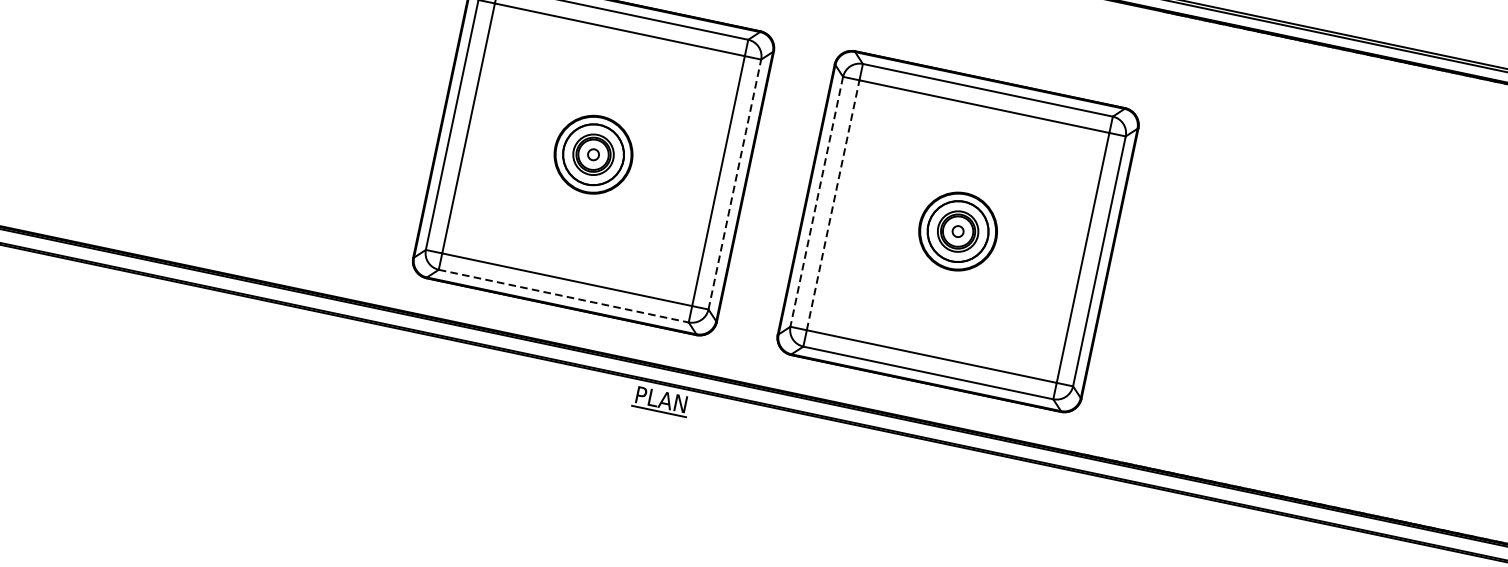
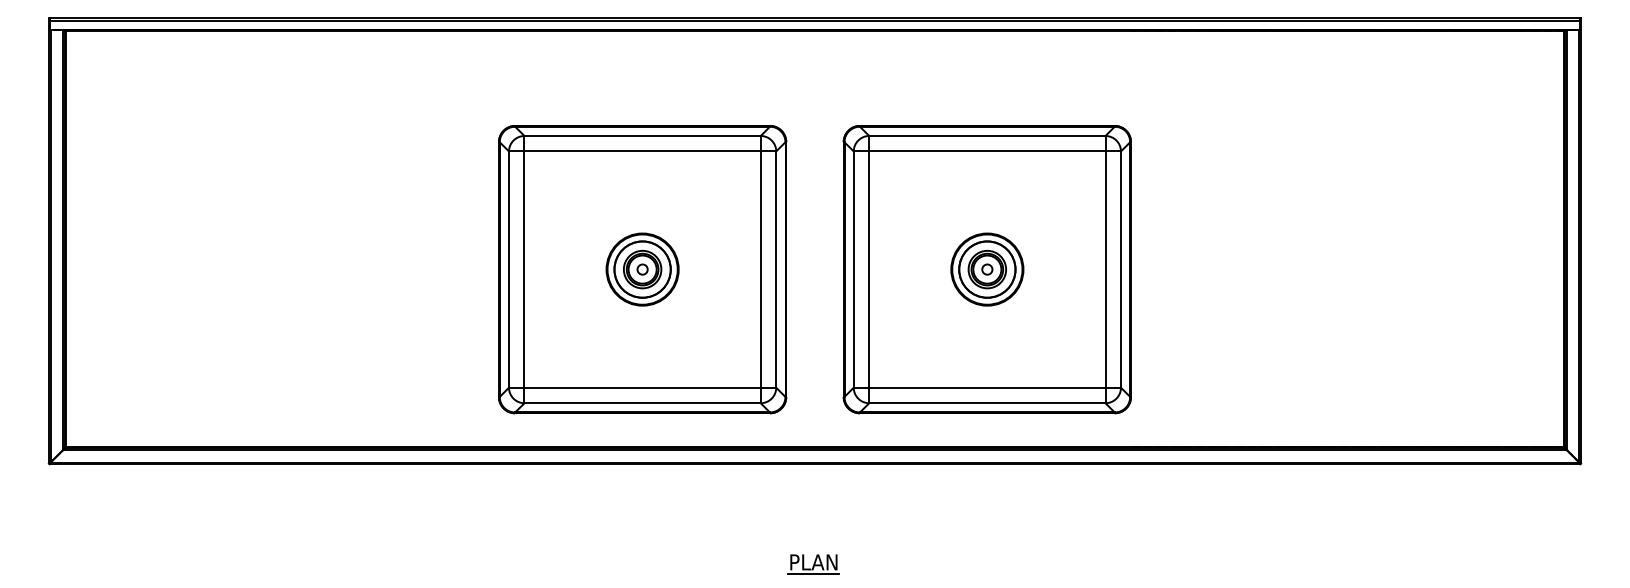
line: (735, 184) -> (776, 269), dashed -> solid
line: (816, 202) -> (853, 270), dashed -> solid
line: (833, 205) -> (869, 269), dashed -> solid
line: (564, 296) -> (643, 403), dashed -> solid
part: (660, 401) -> (813, 564), moved

